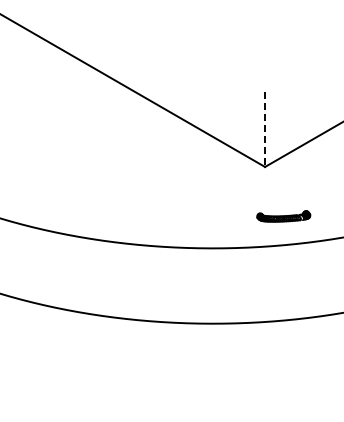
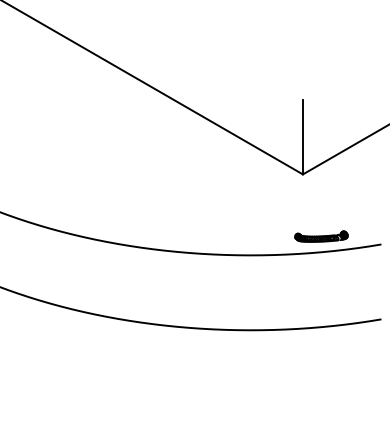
line: (264, 129) -> (302, 137), dashed -> solid
part: (283, 216) -> (321, 236), moved

